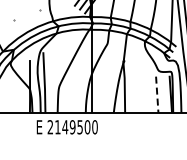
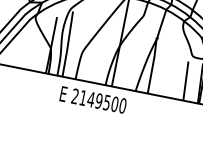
line: (157, 95) -> (185, 81), dashed -> solid
text: (66, 127) -> (92, 100), moved

